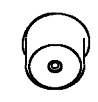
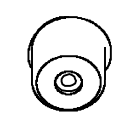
part: (54, 66) -> (67, 82), size x1.67

